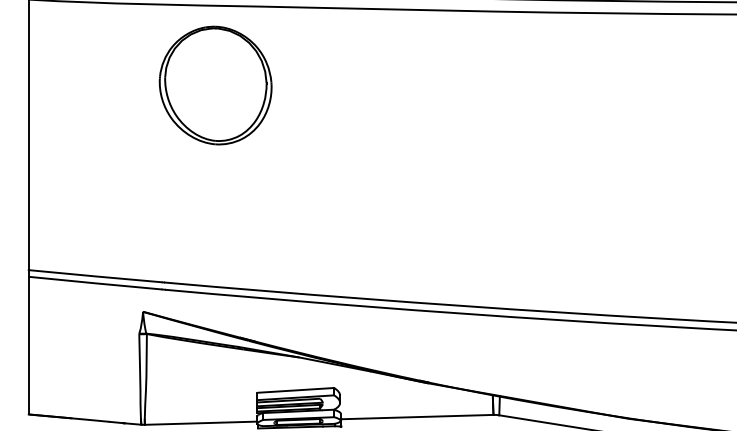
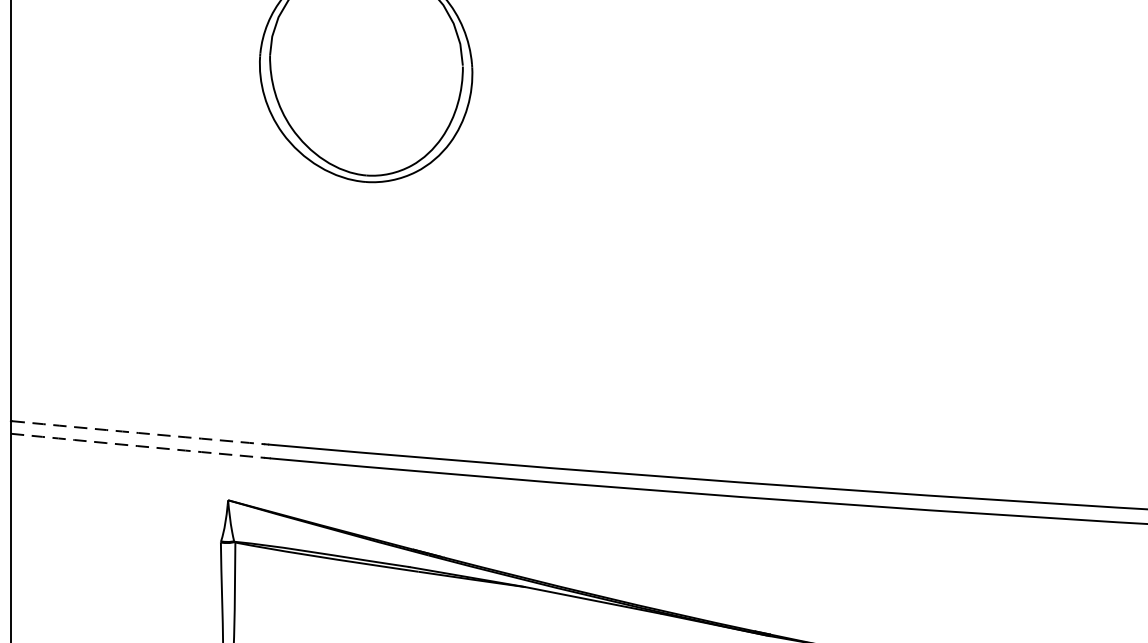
arc: (95, 276) -> (137, 433), solid -> dashed
arc: (95, 283) -> (137, 446), solid -> dashed

